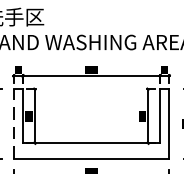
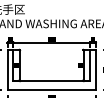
line: (13, 123) -> (7, 69), dashed -> solid

